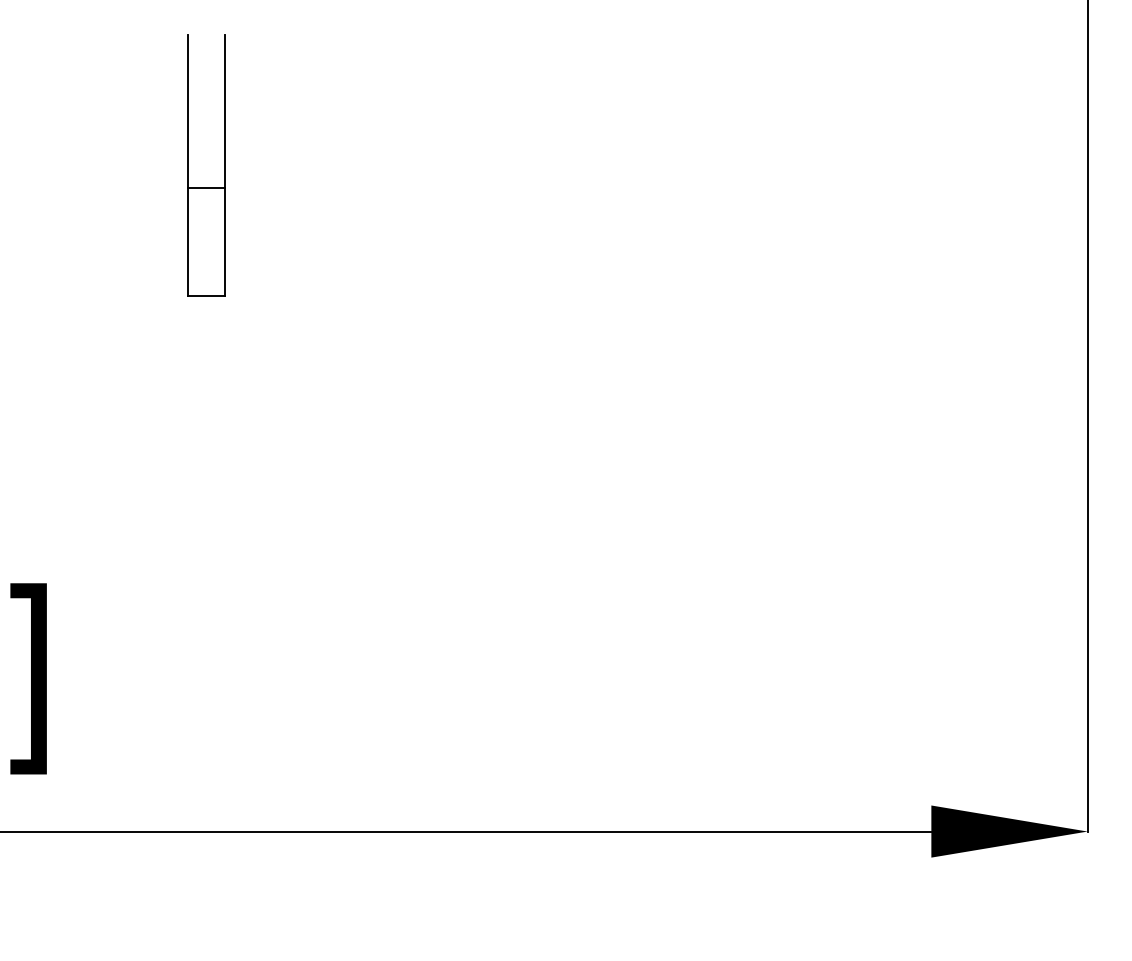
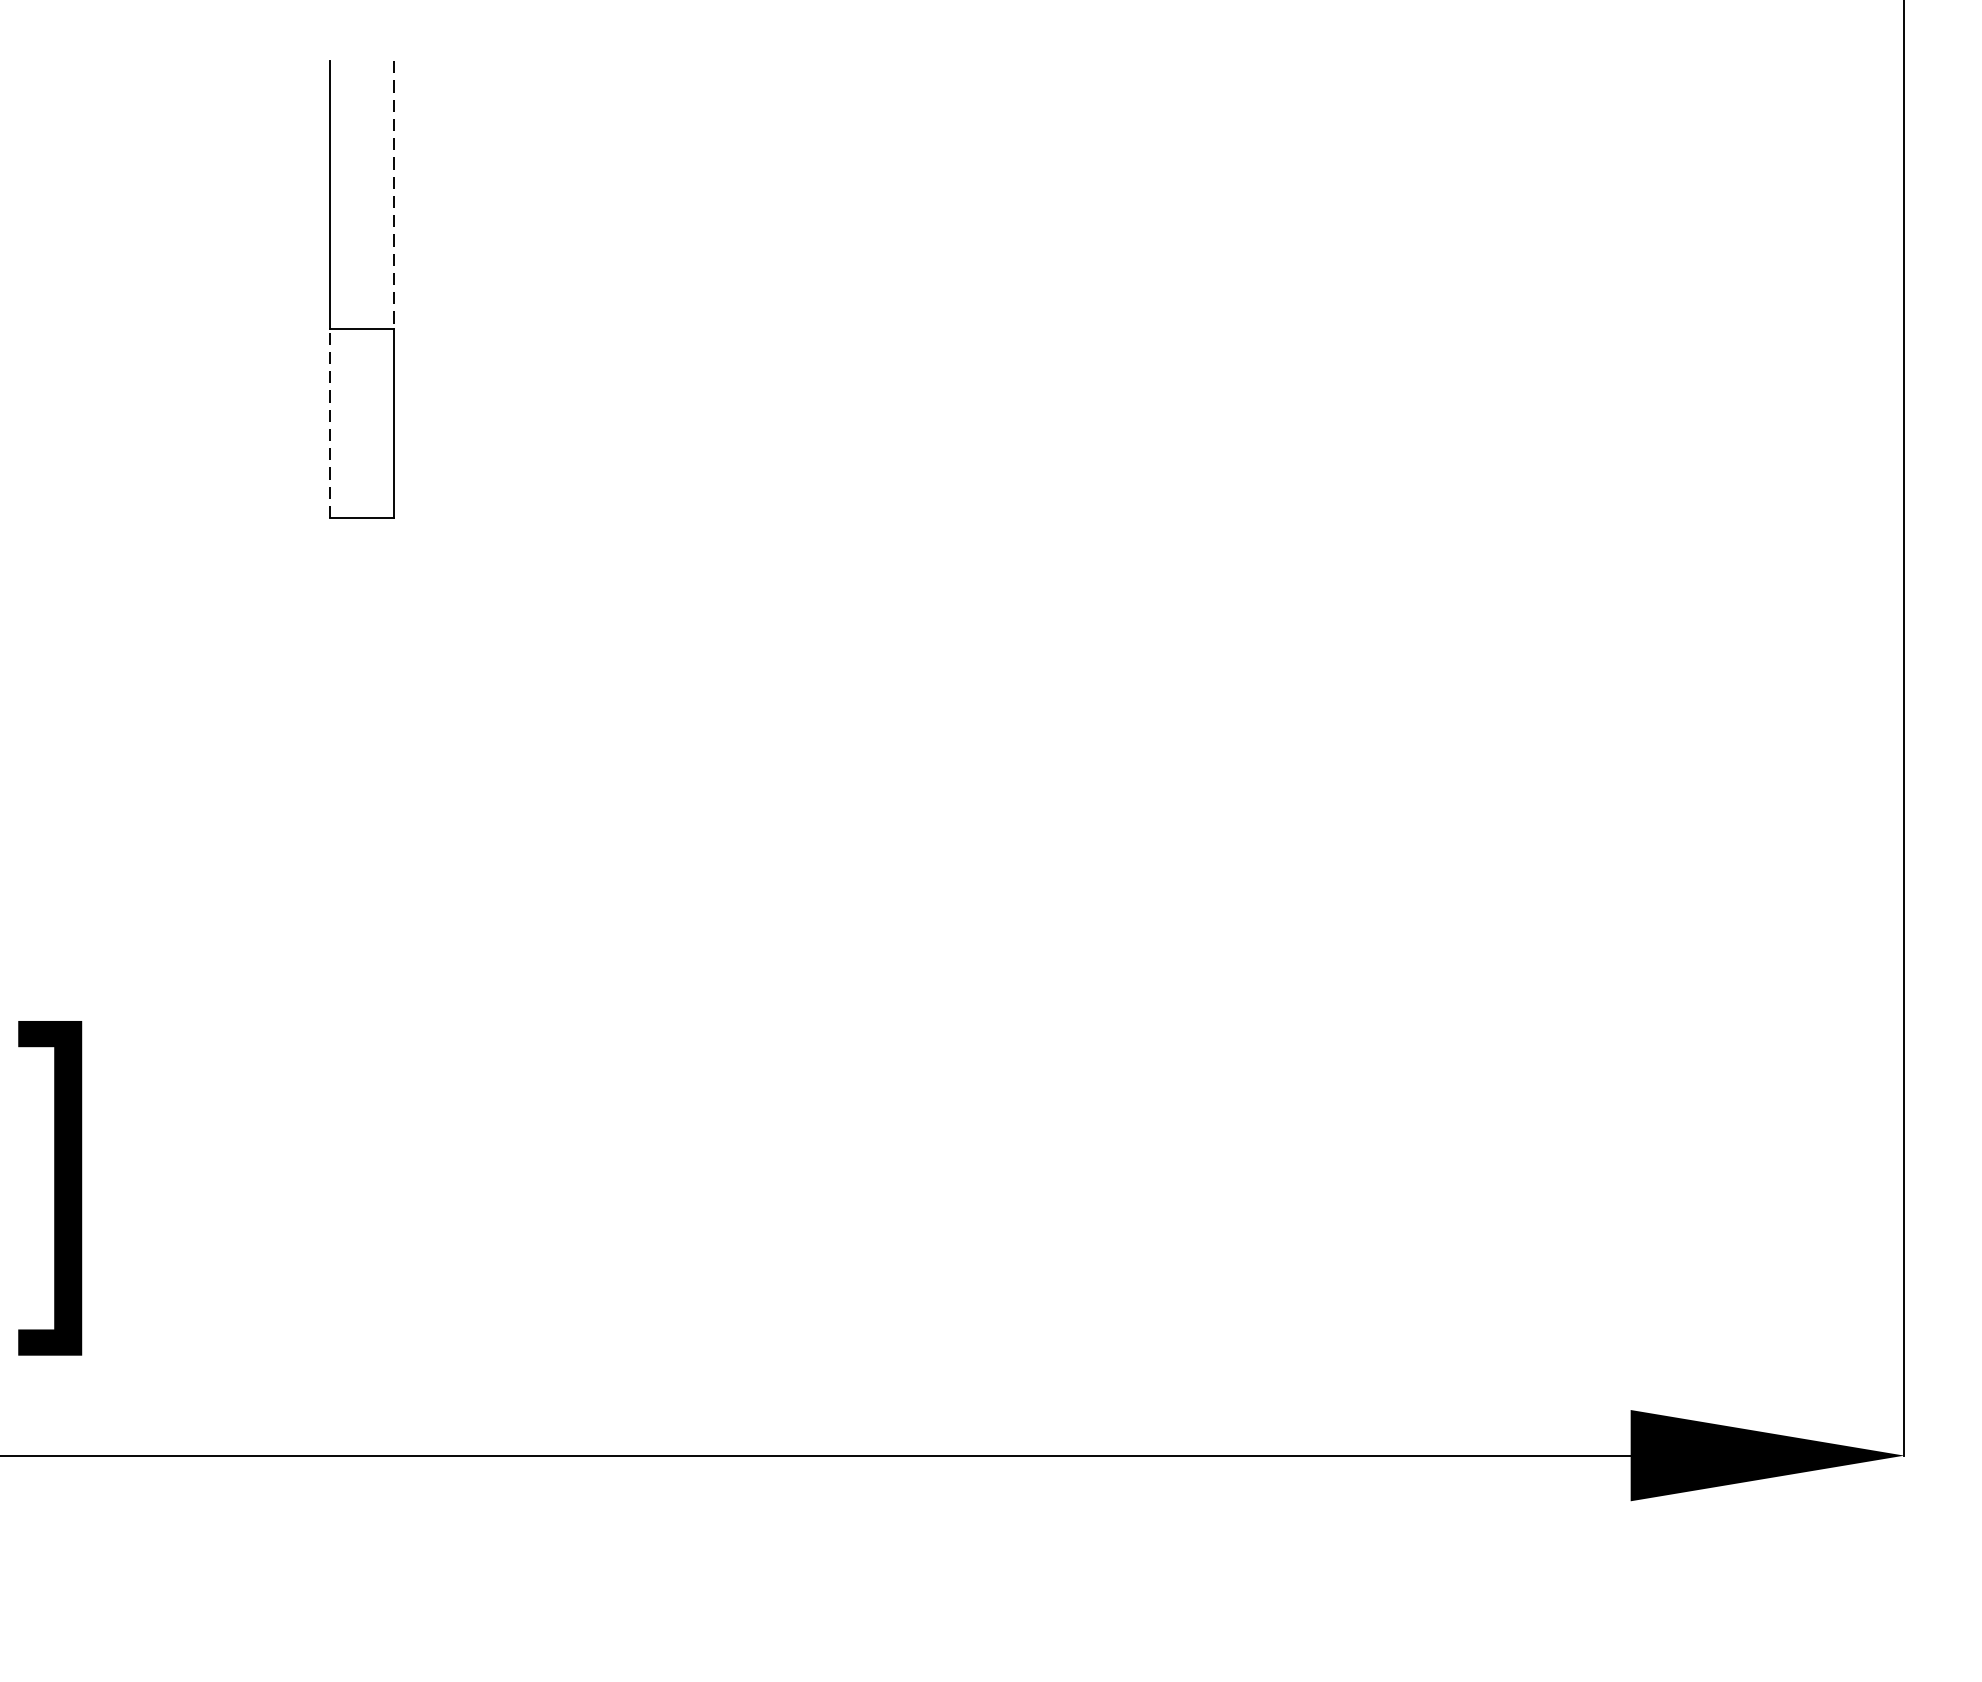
line: (225, 112) -> (394, 196), solid -> dashed
line: (188, 241) -> (330, 422), solid -> dashed

